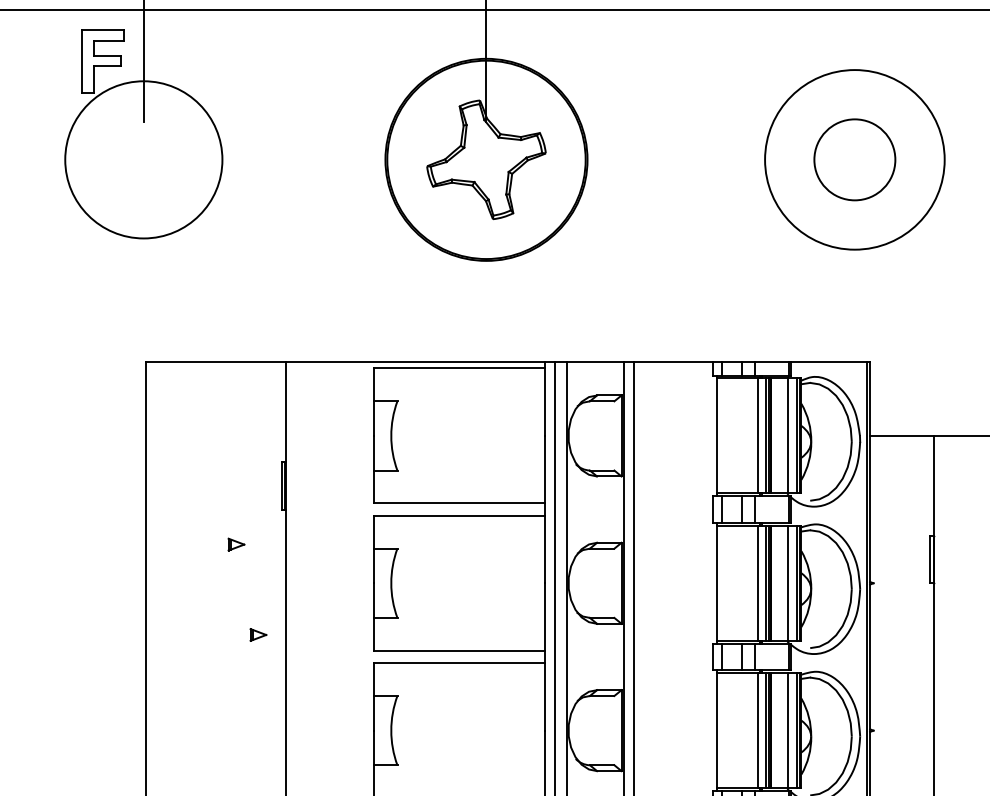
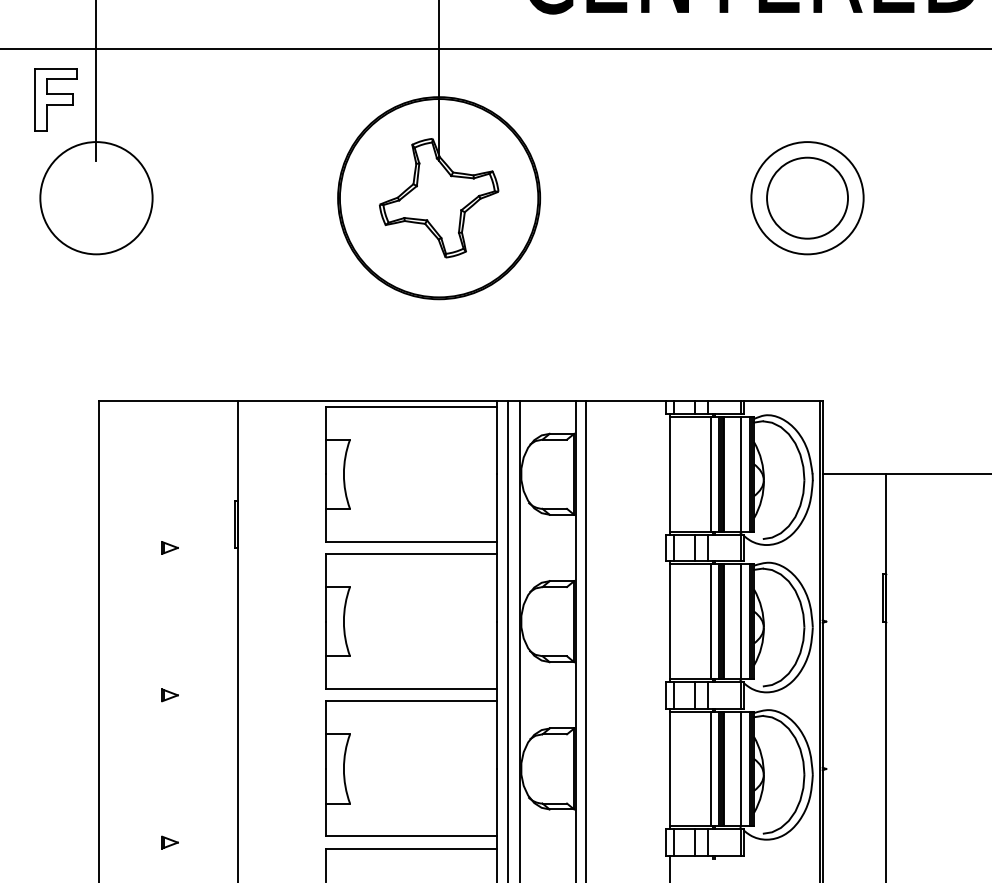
circle: (143, 160) -> (96, 198), size x0.71
circle: (854, 160) -> (807, 198), size x0.62
part: (235, 544) -> (169, 547), moved
part: (257, 635) -> (169, 695), moved

